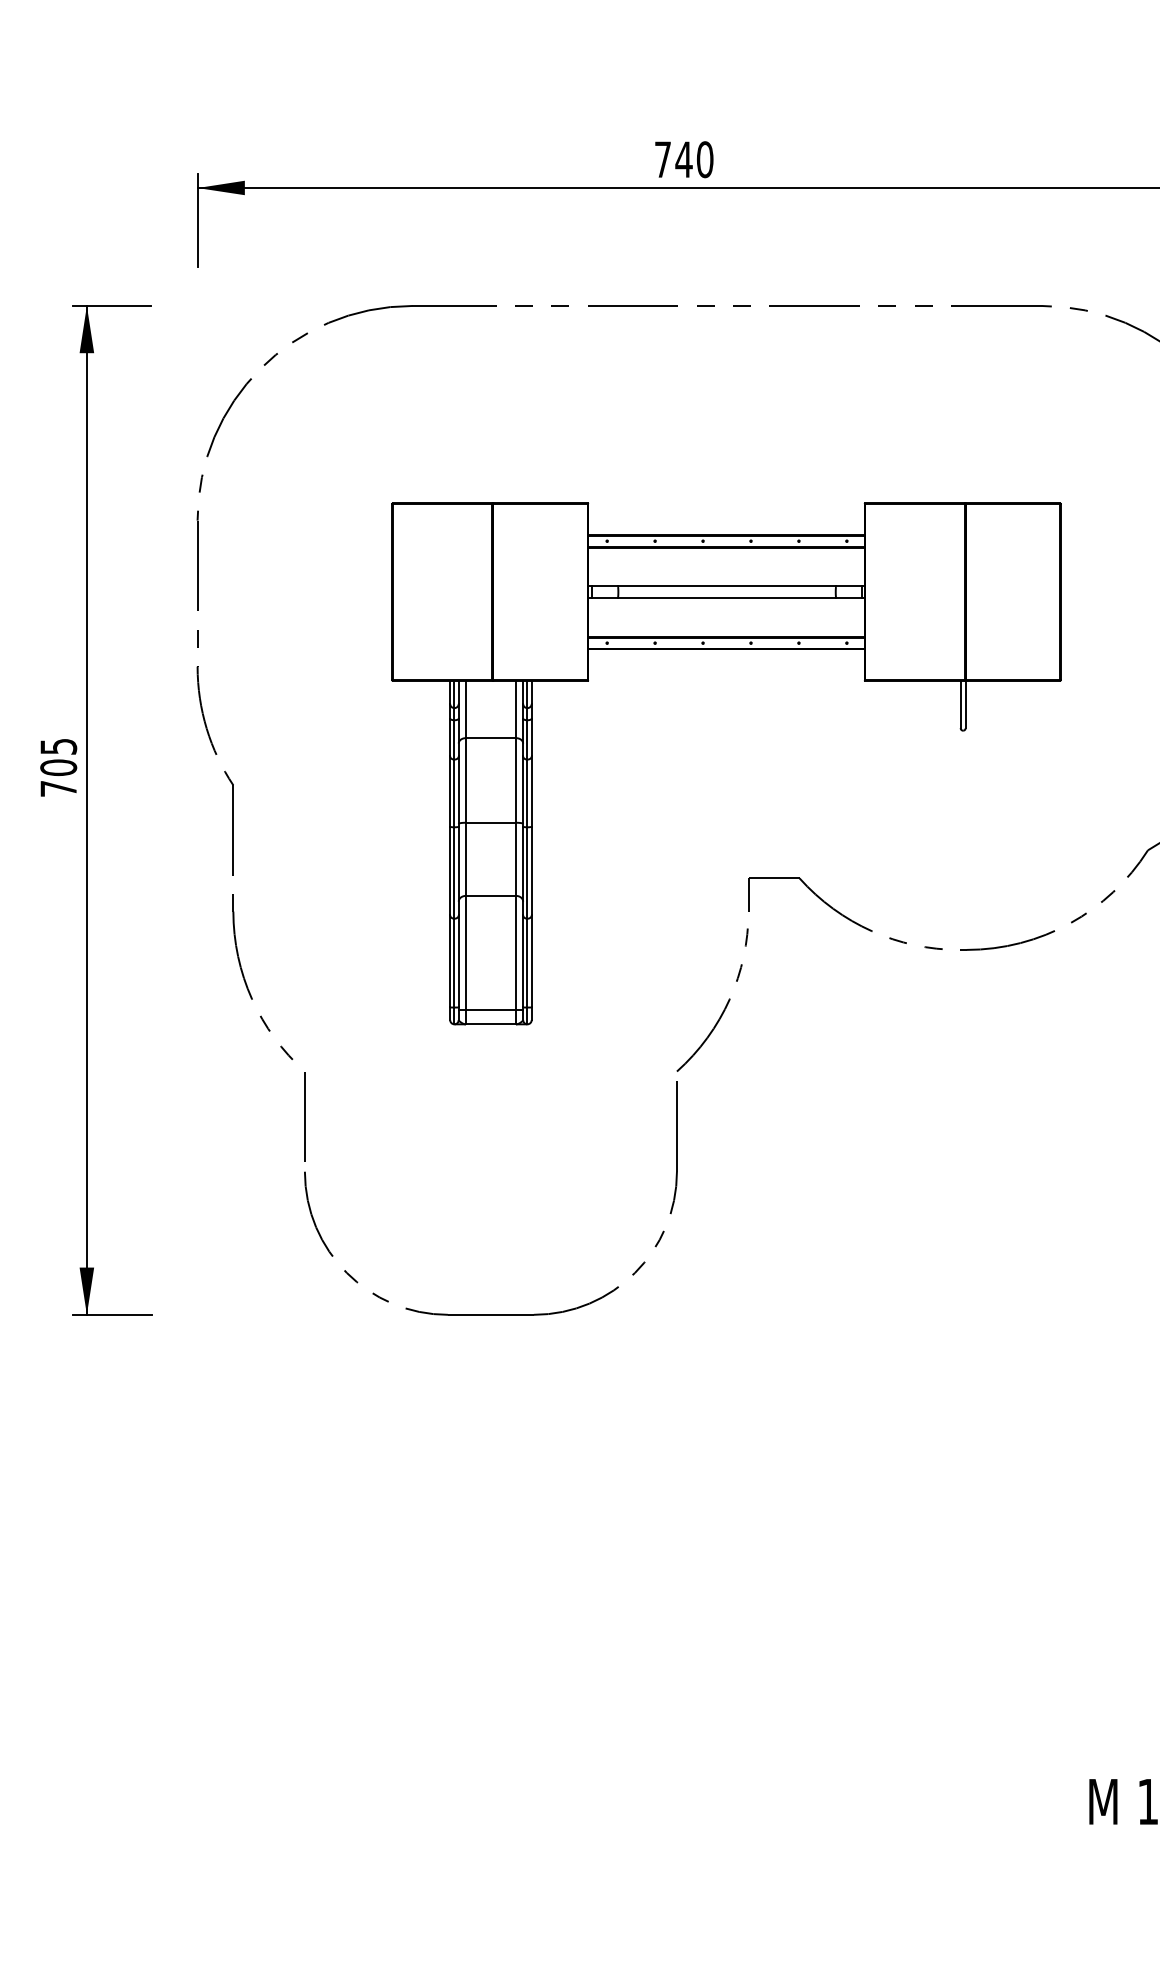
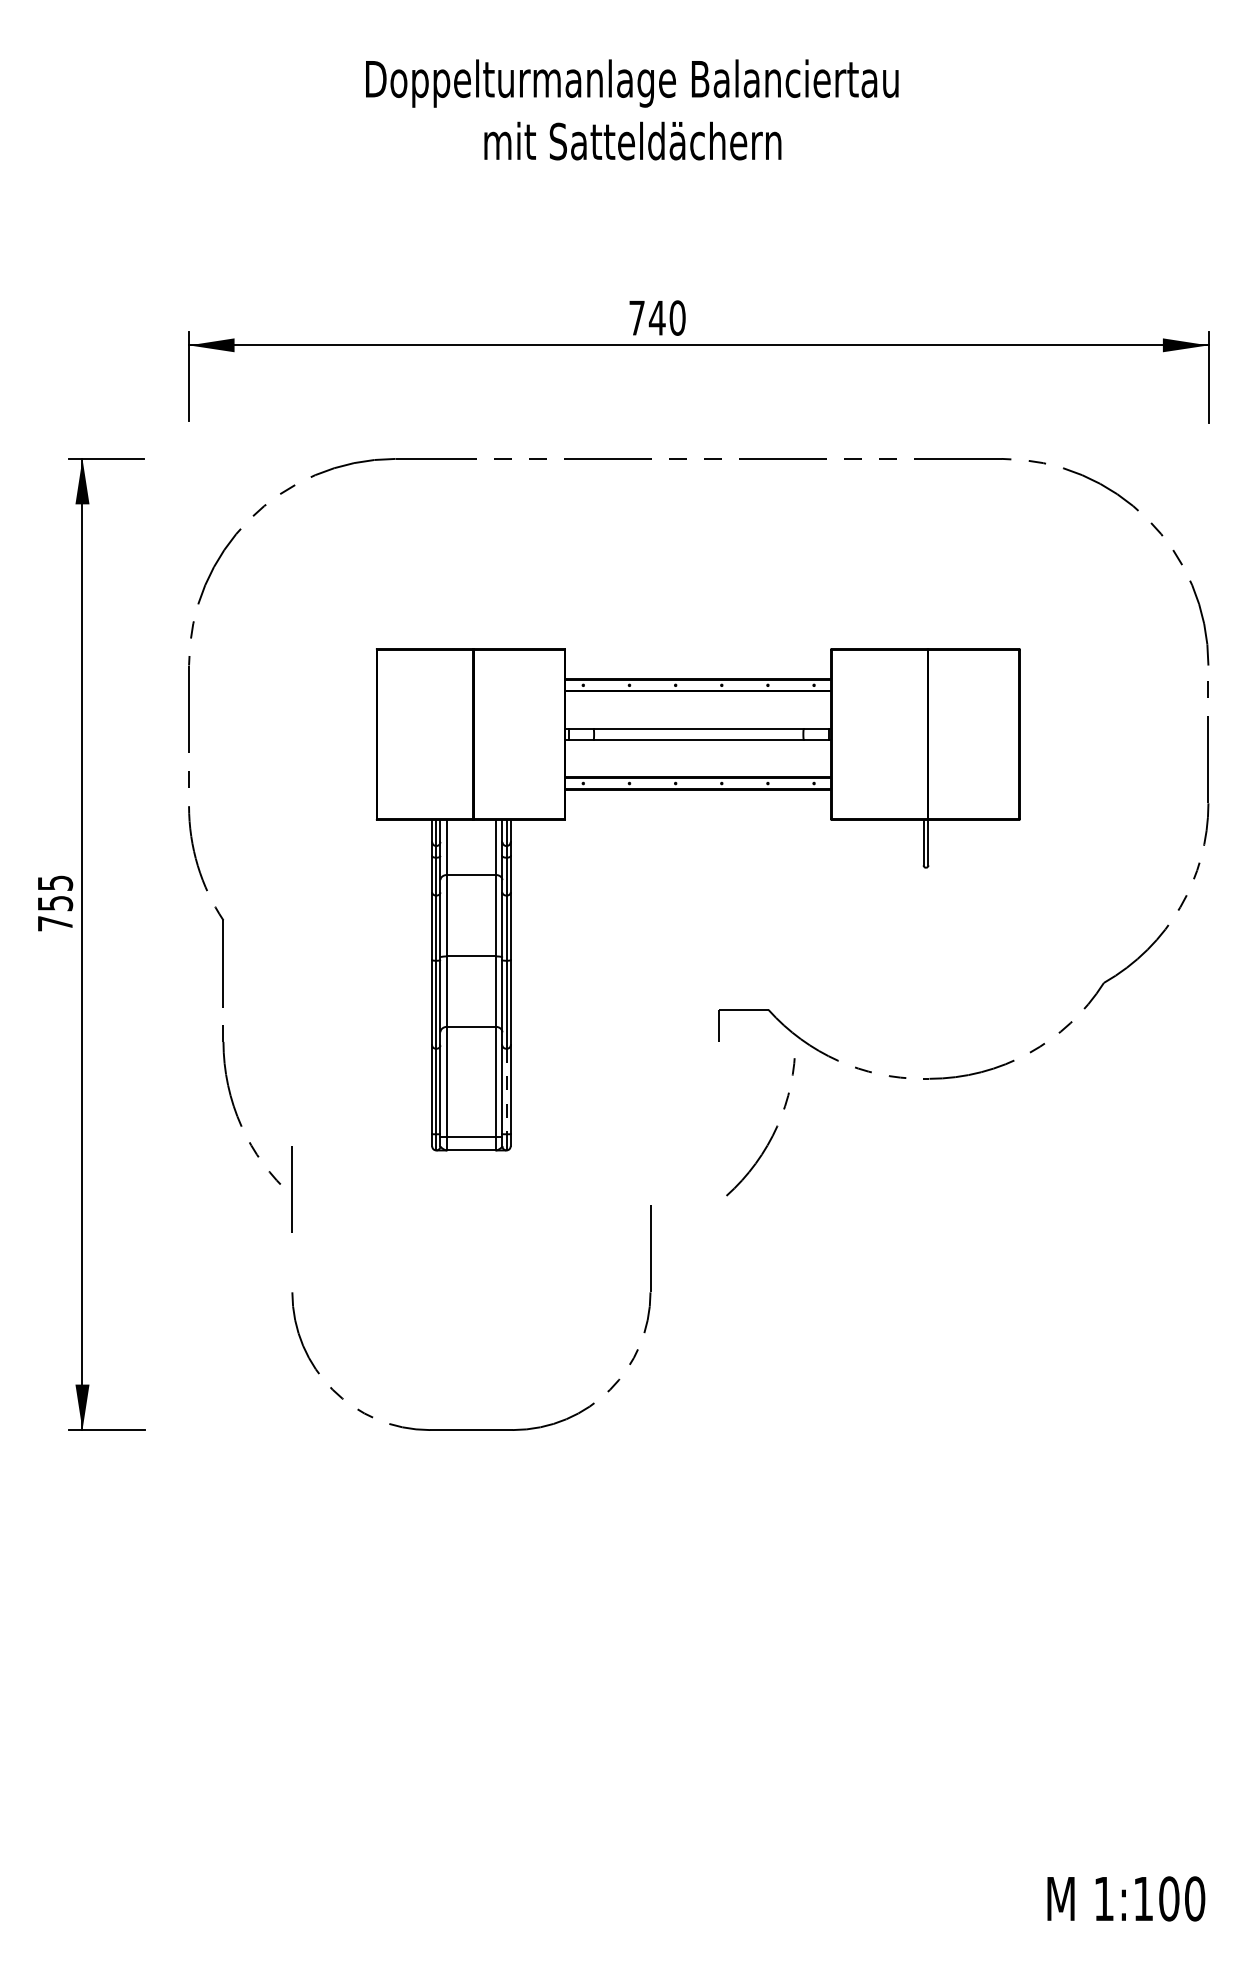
text: (58, 767) -> (55, 903), 705 -> 755
line: (527, 963) -> (506, 1091), solid -> dashed
arc: (724, 1006) -> (772, 1133), moved
line: (304, 1116) -> (291, 1189), moved

